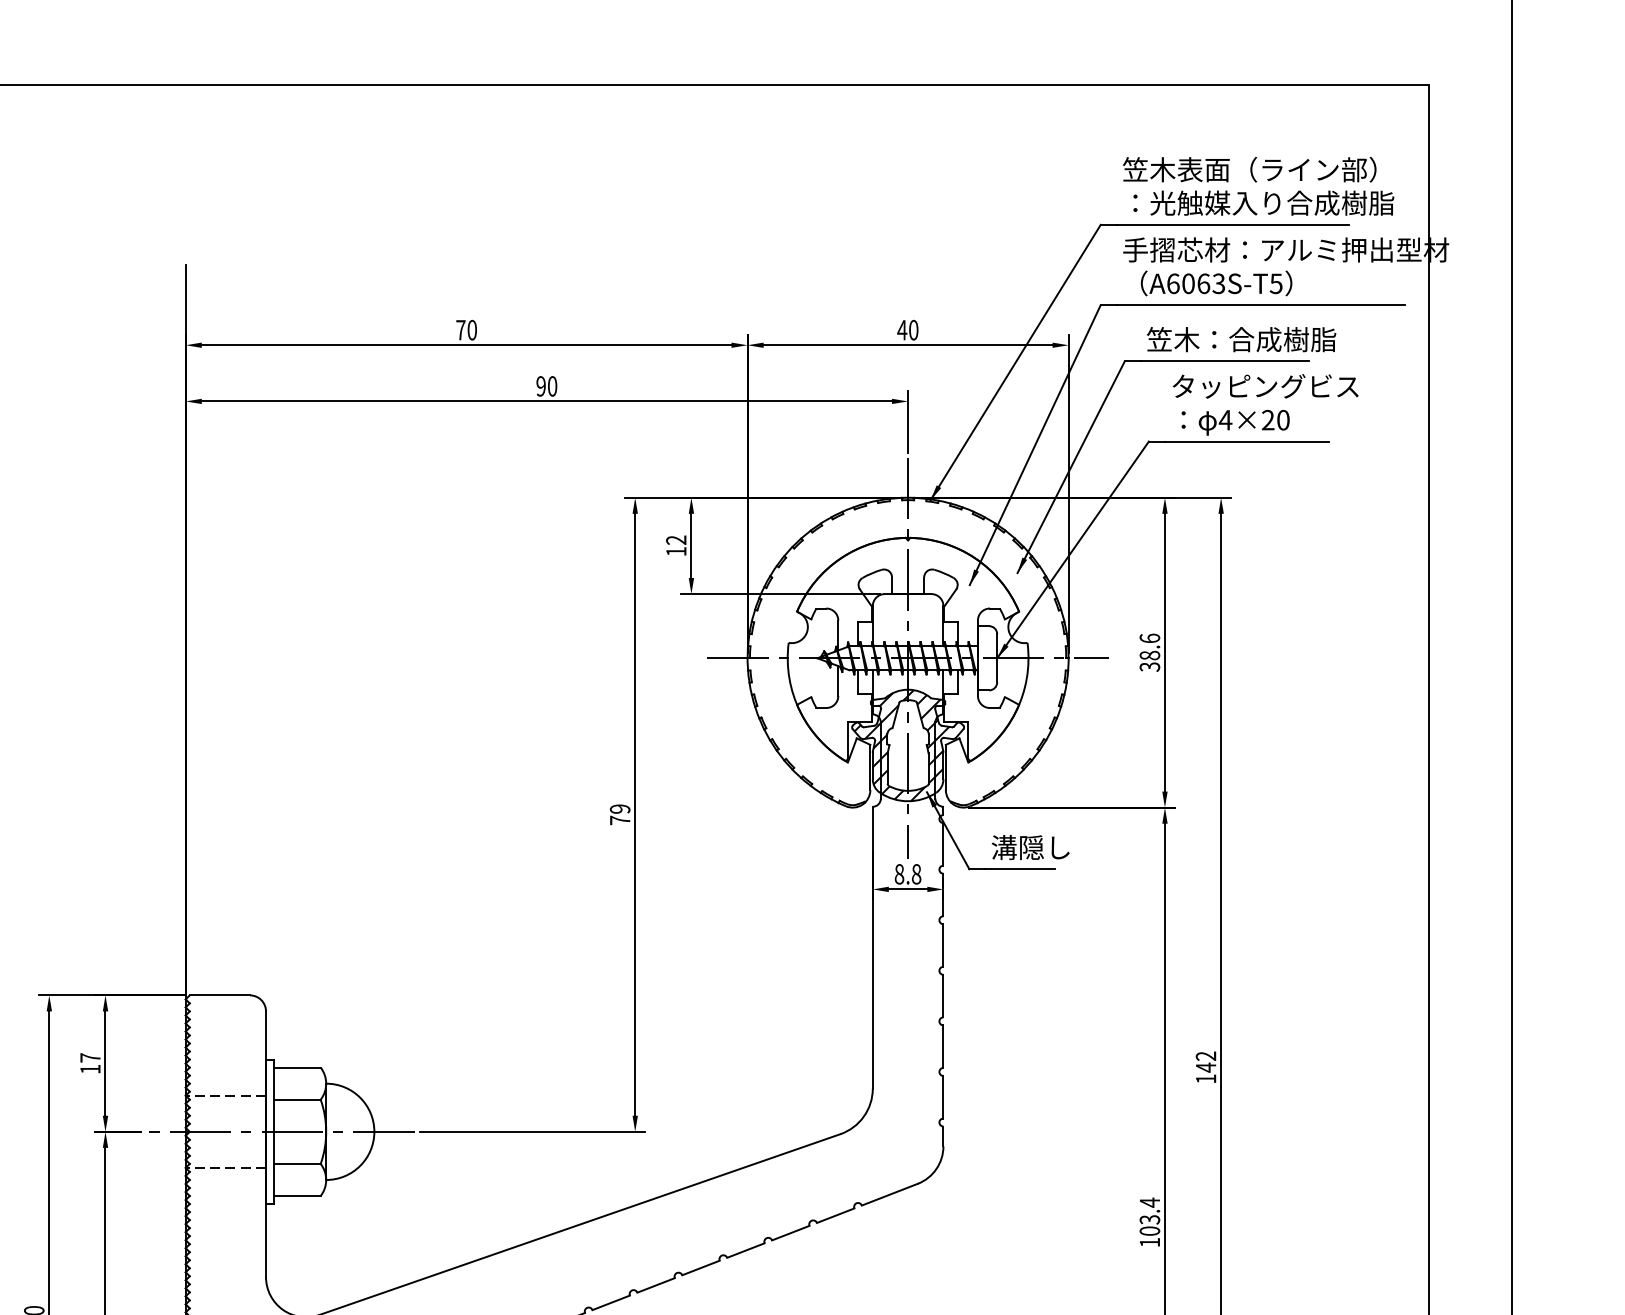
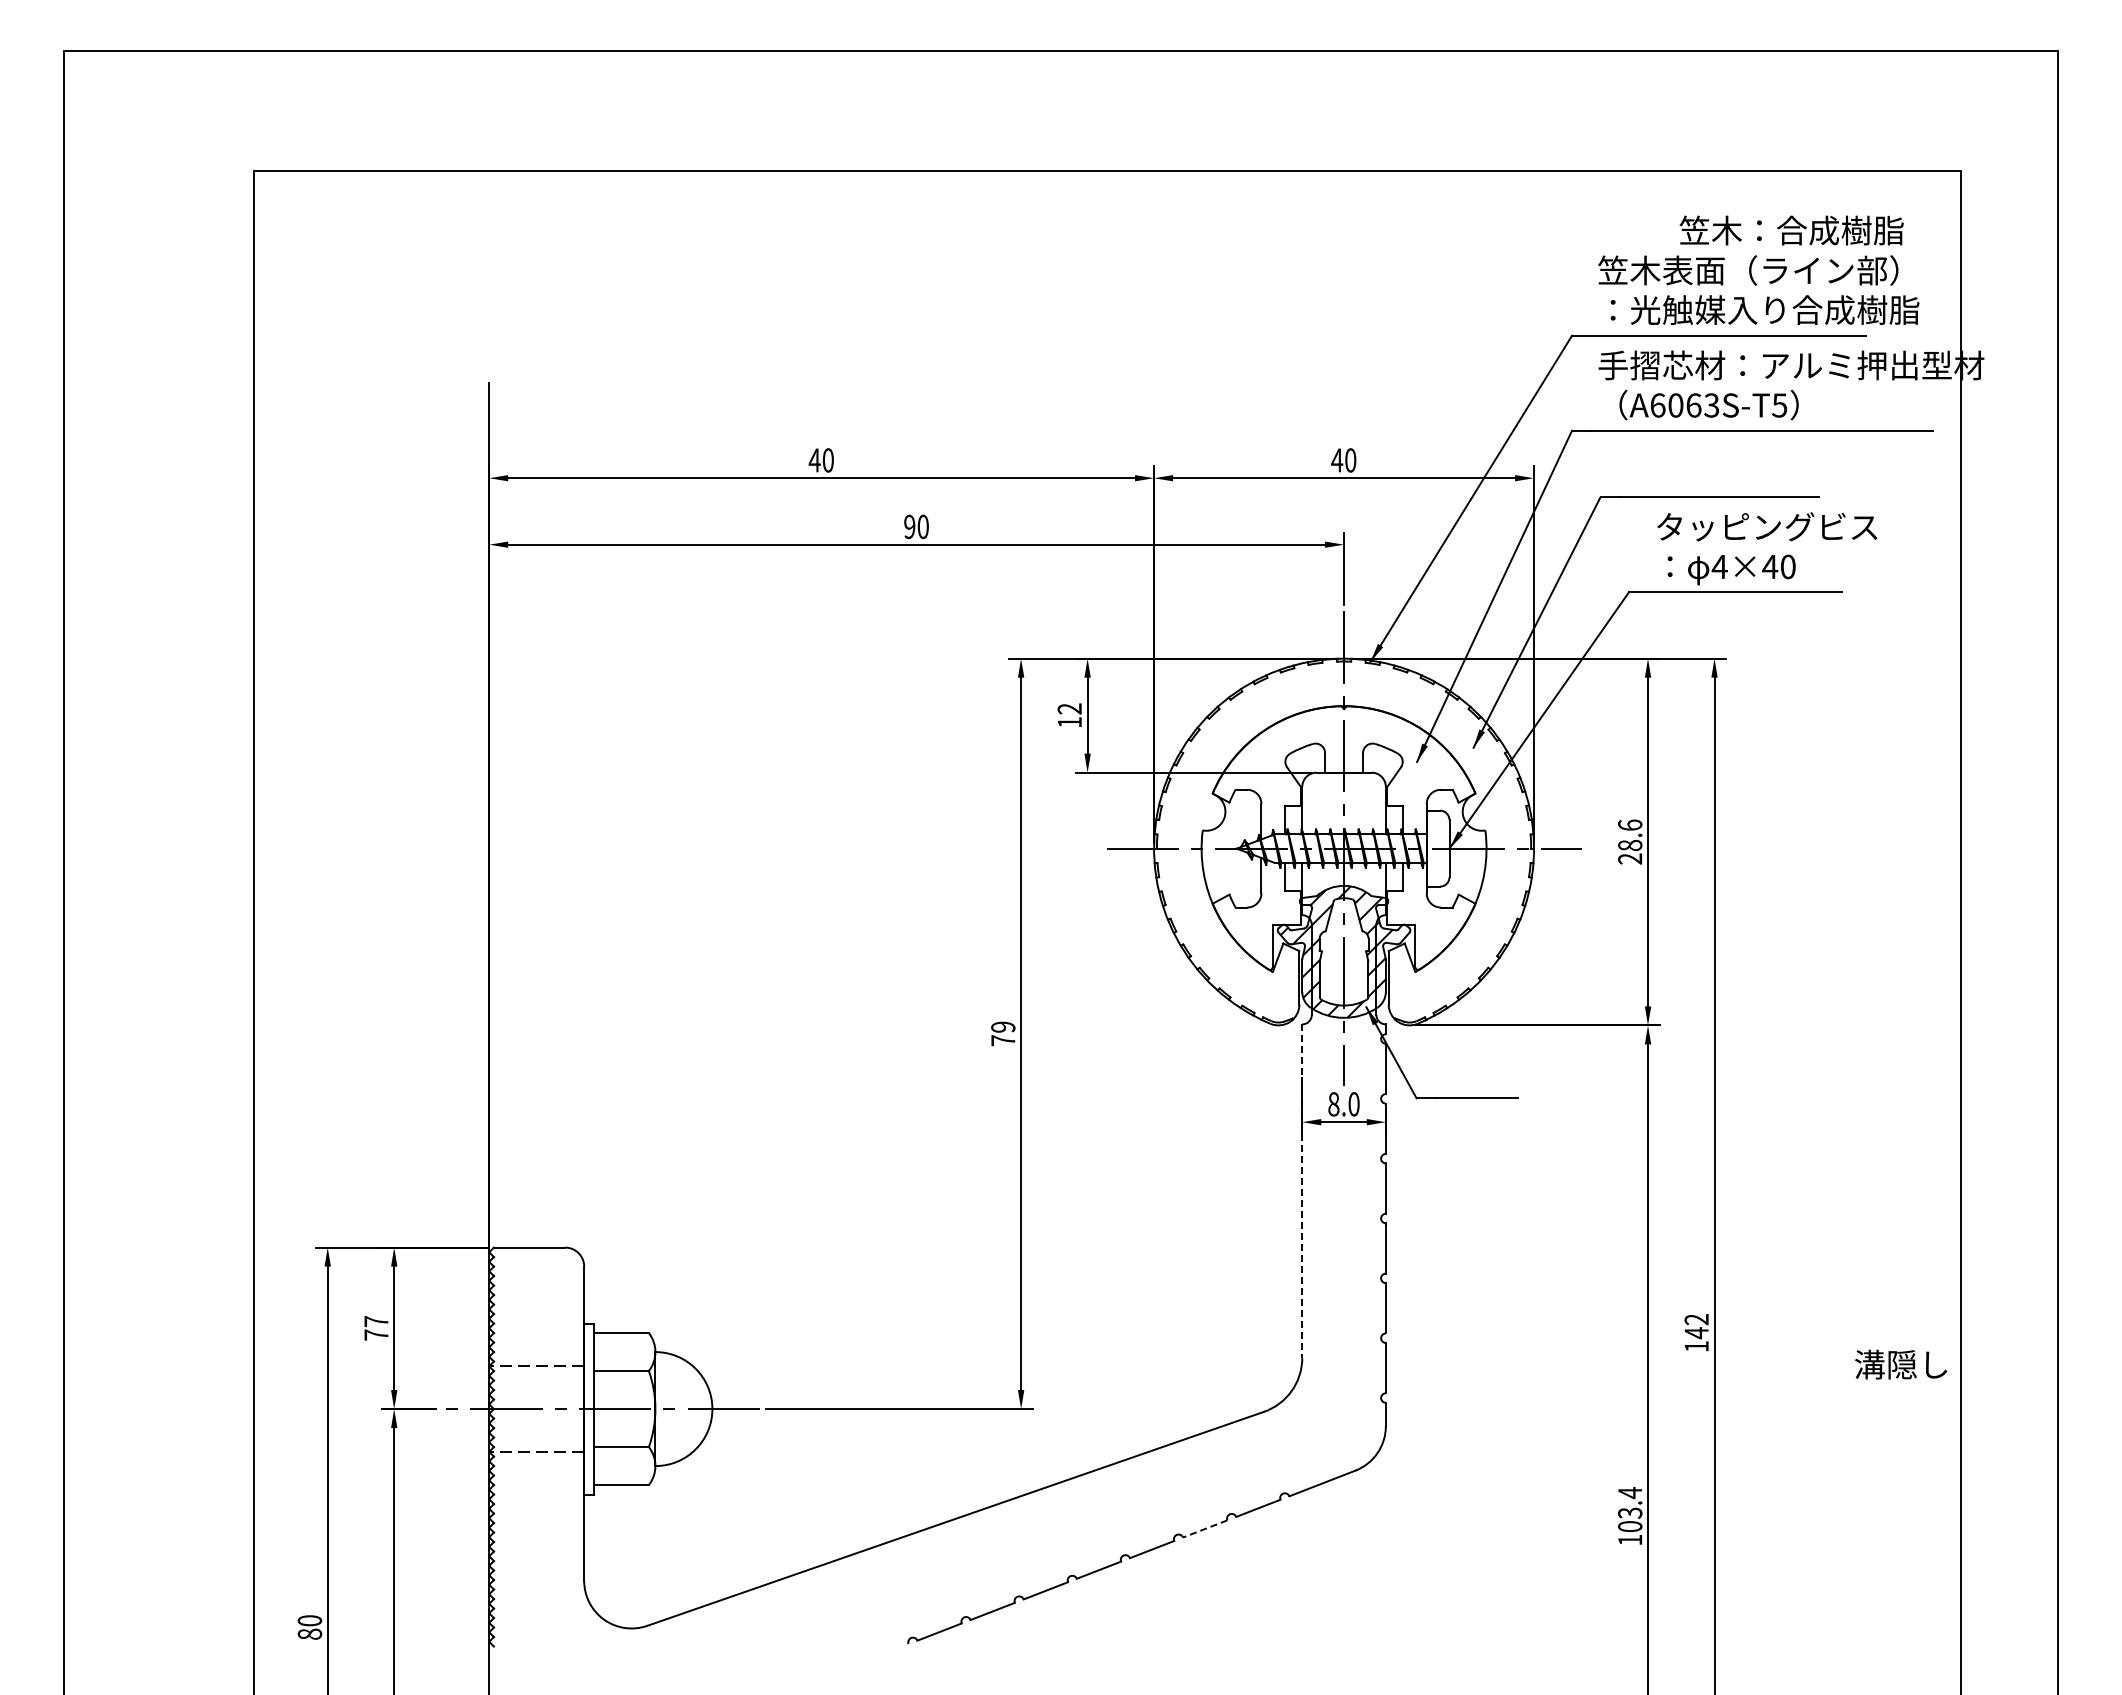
text: (460, 330) -> (814, 460), 70 -> 40
text: (1241, 339) -> (1791, 230), moved
text: (1268, 419) -> (1770, 566), 4×20 -> 4×40
text: (1150, 666) -> (1630, 858), 38.6 -> 28.6
text: (1031, 847) -> (1901, 1364), moved
text: (916, 874) -> (1353, 1104), 8.8 -> 8.0
line: (872, 947) -> (1302, 1191), solid -> dashed
text: (90, 1068) -> (376, 1334), 17 -> 77
line: (791, 1232) -> (1205, 1528), solid -> dashed

